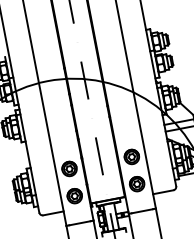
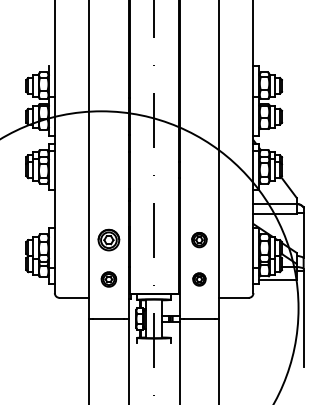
part: (131, 156) -> (199, 239), size x0.7
part: (137, 184) -> (199, 279), size x0.6
part: (74, 196) -> (108, 279), size x0.7

